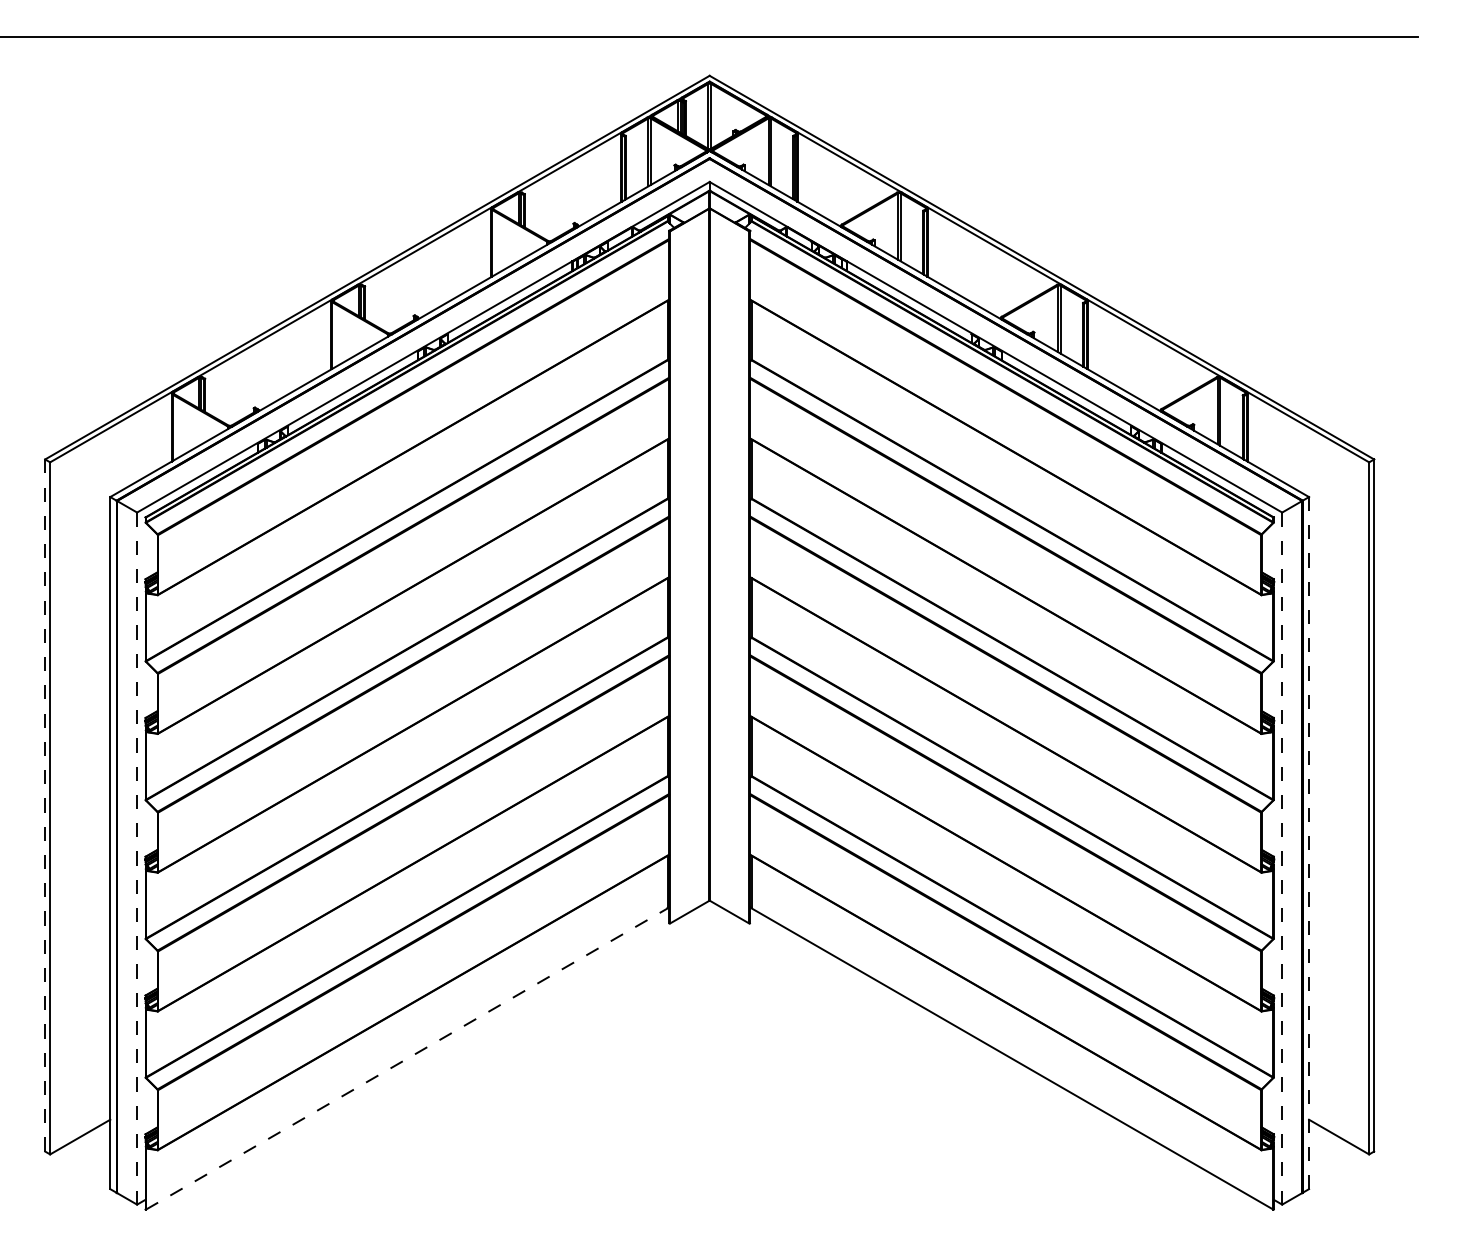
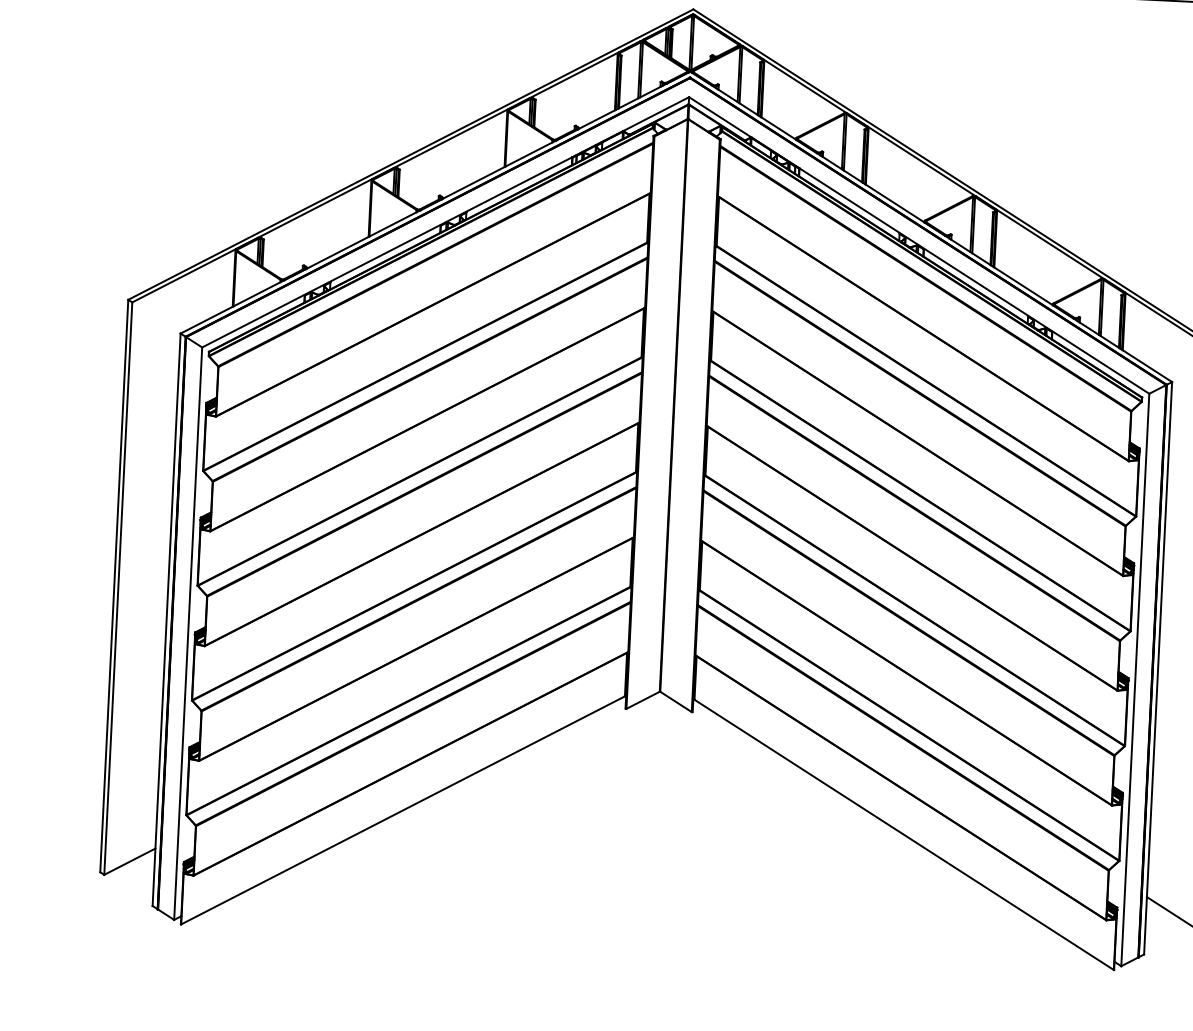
line: (45, 805) -> (114, 586), dashed -> solid
line: (1309, 842) -> (1158, 667), dashed -> solid
line: (137, 858) -> (188, 633), dashed -> solid
line: (1282, 858) -> (1135, 679), dashed -> solid
line: (407, 1058) -> (403, 809), dashed -> solid

